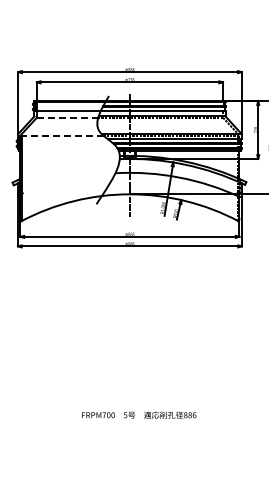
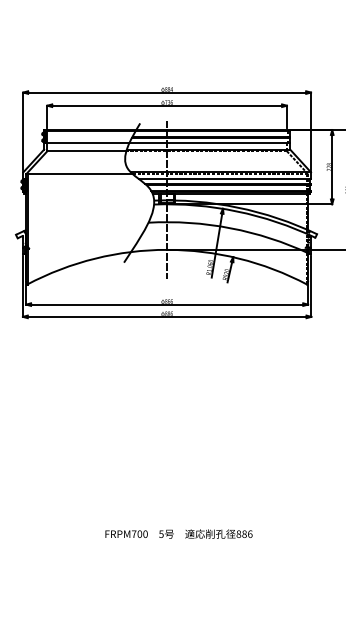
line: (67, 117) -> (86, 150), dashed -> solid
line: (62, 135) -> (80, 174), dashed -> solid

